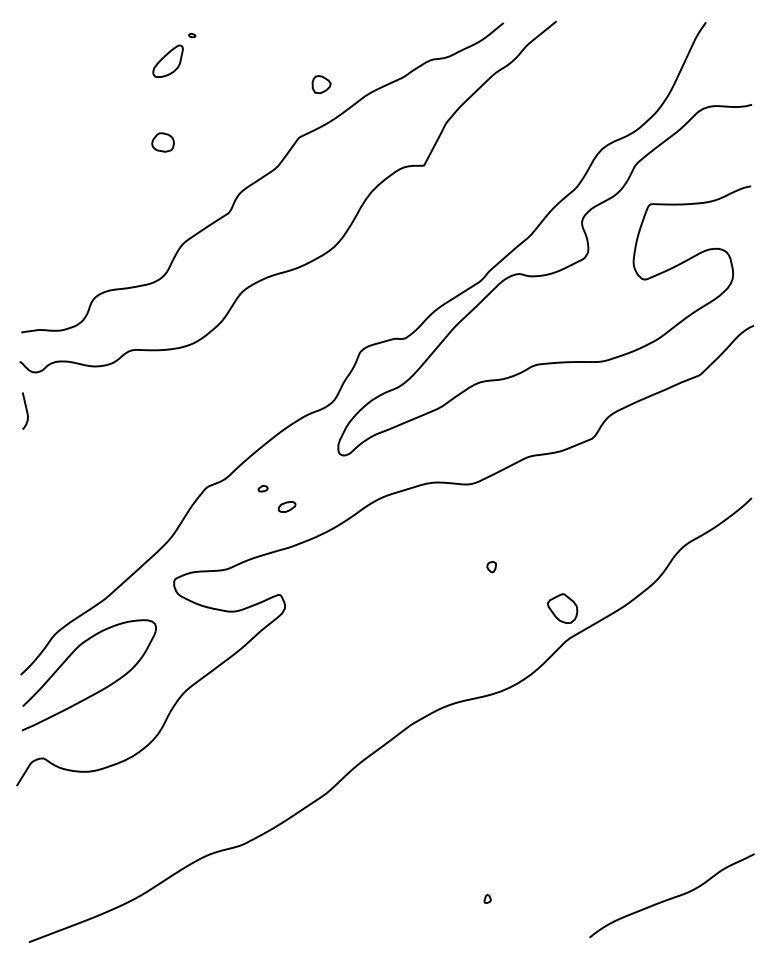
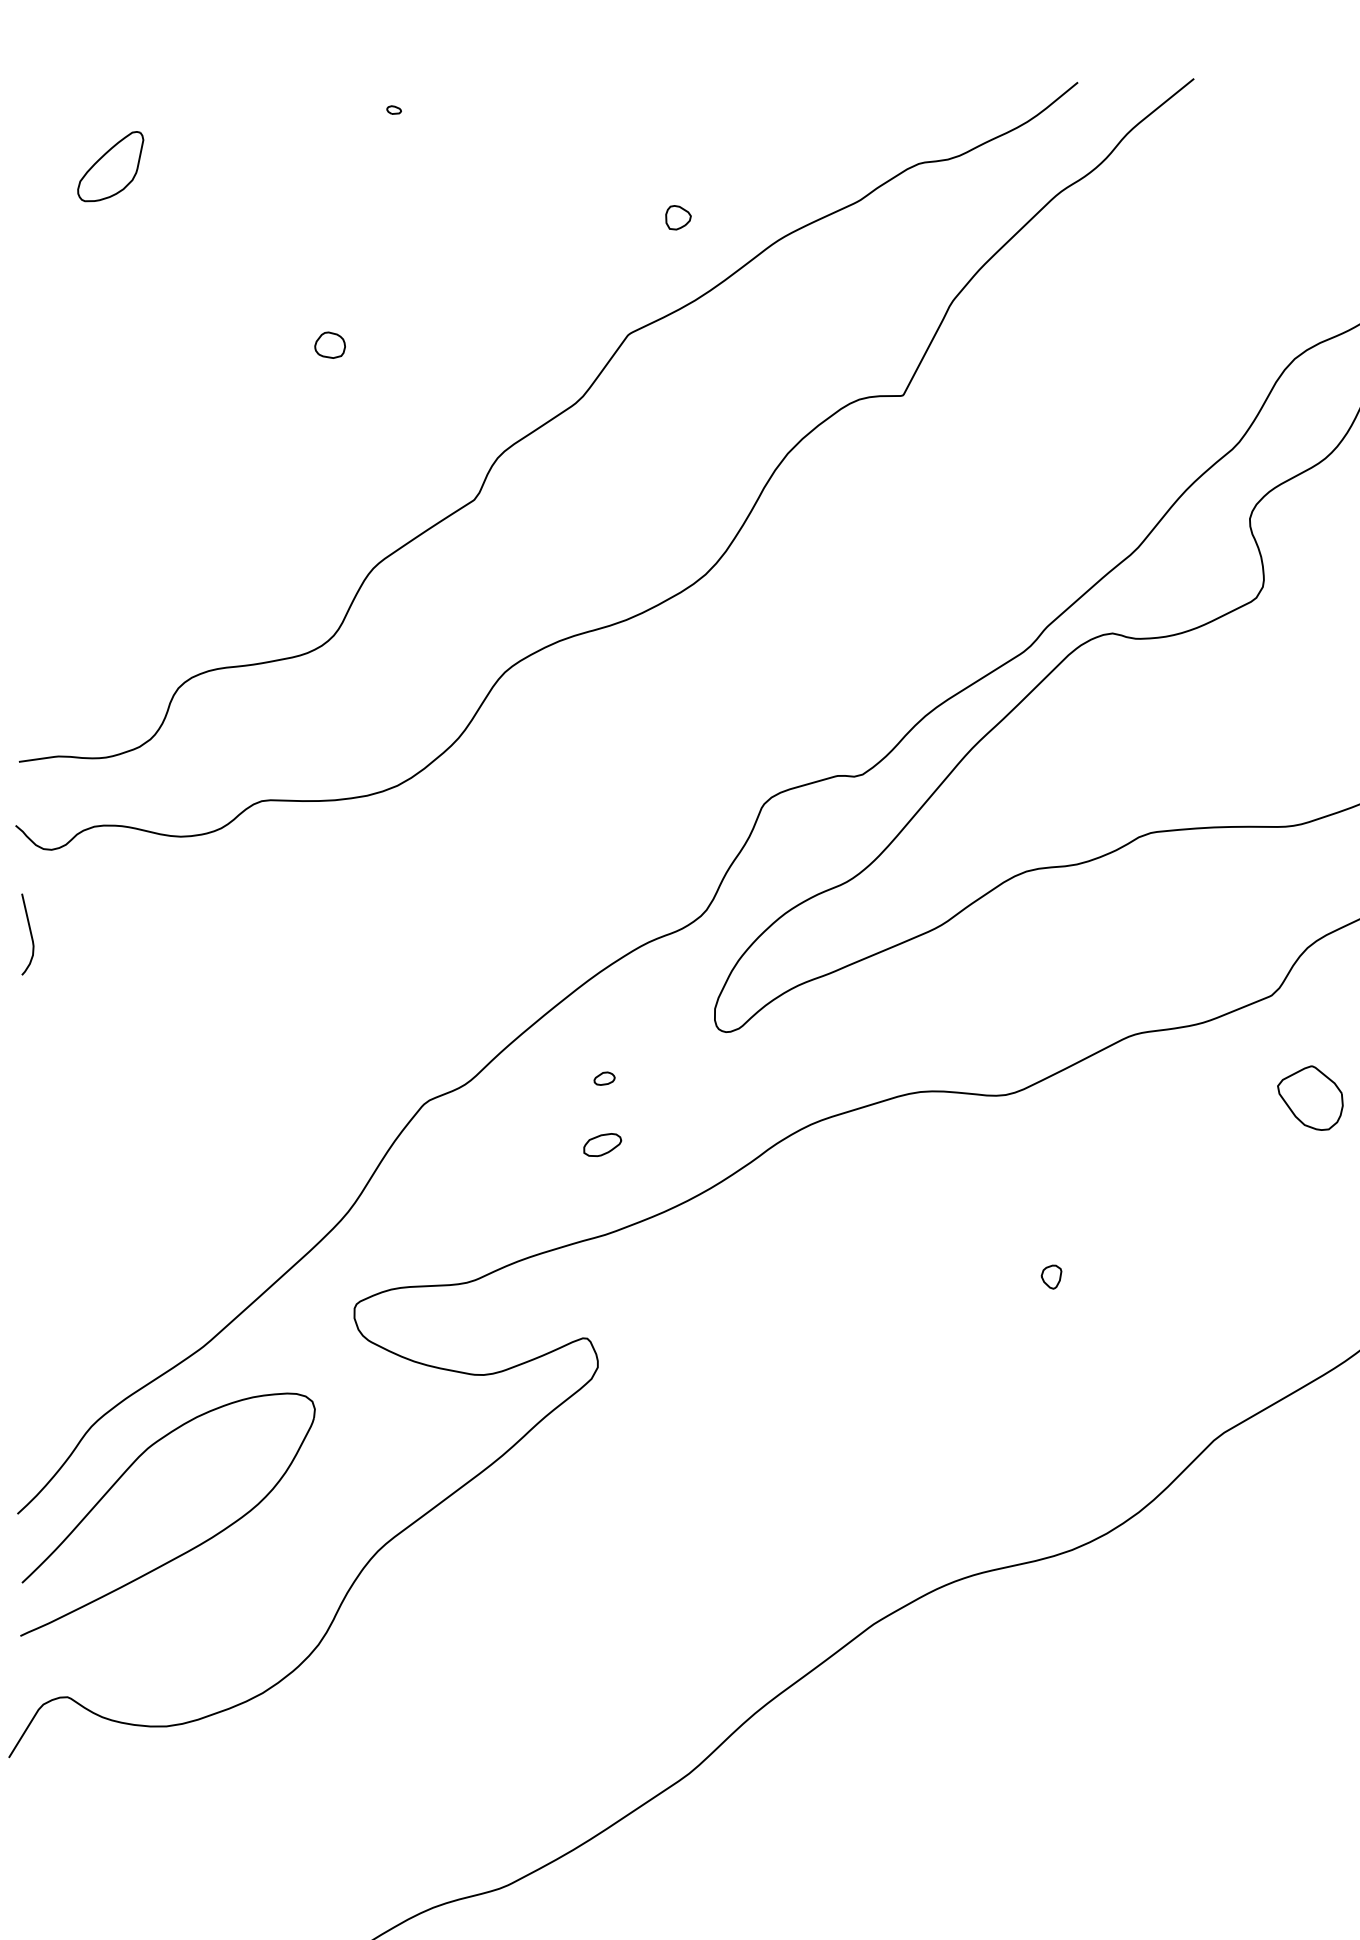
part: (167, 60) -> (109, 164), moved
part: (321, 84) -> (677, 217), size x0.62
part: (162, 142) -> (328, 344), size x0.62
part: (262, 488) -> (603, 1078), moved
part: (562, 608) -> (1310, 1097), moved

